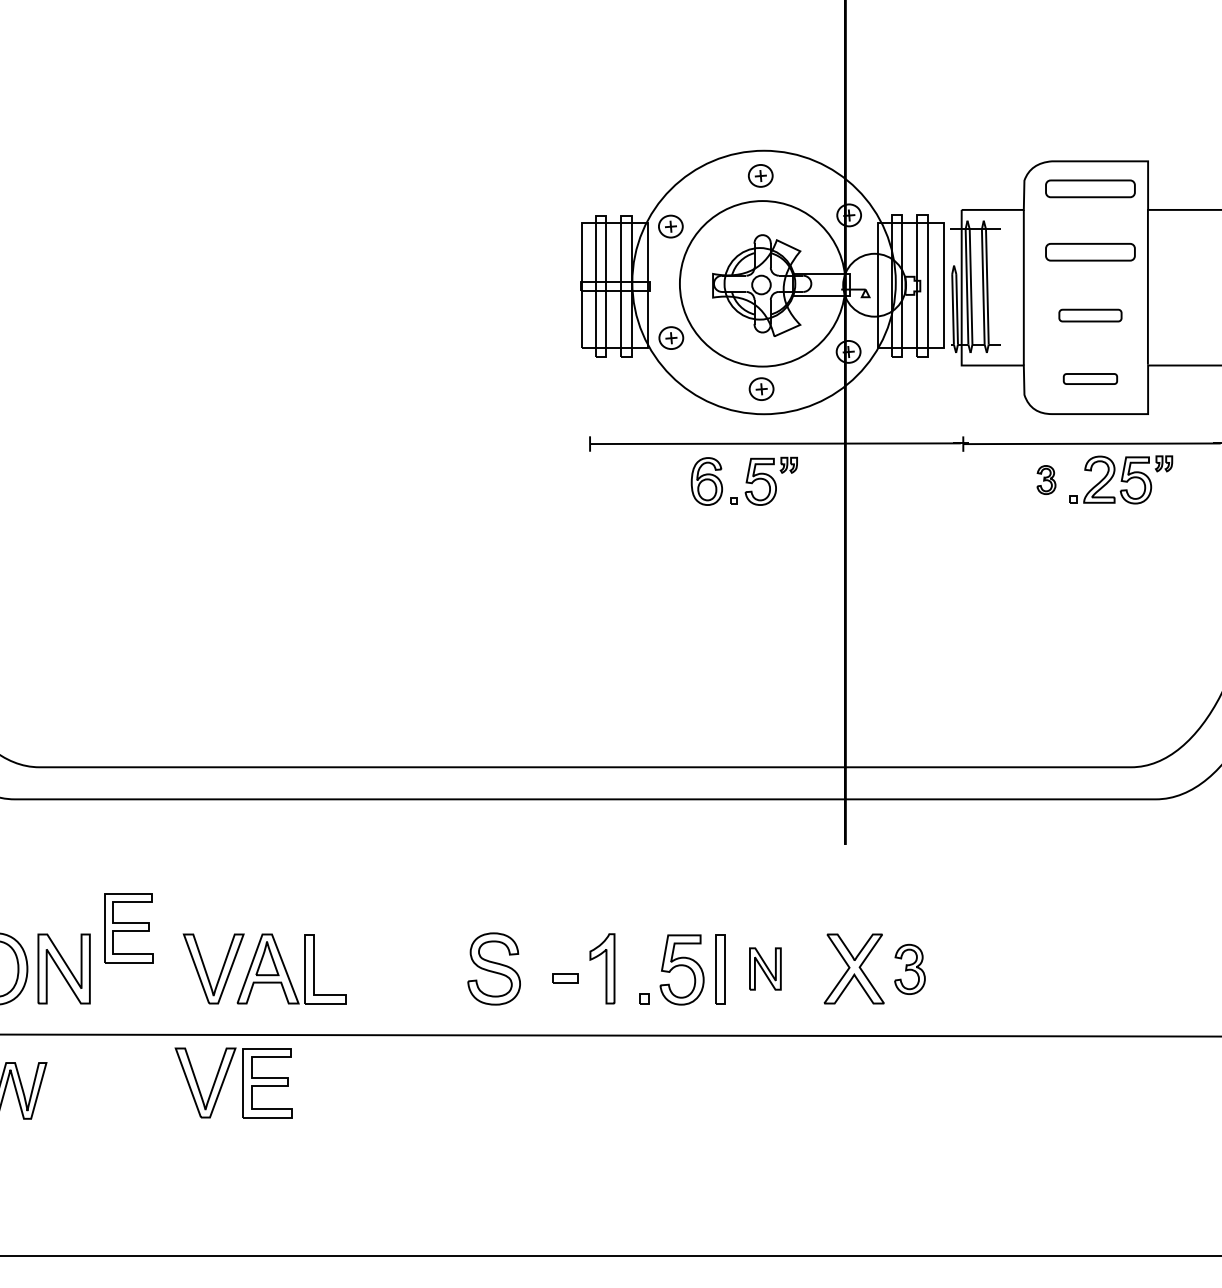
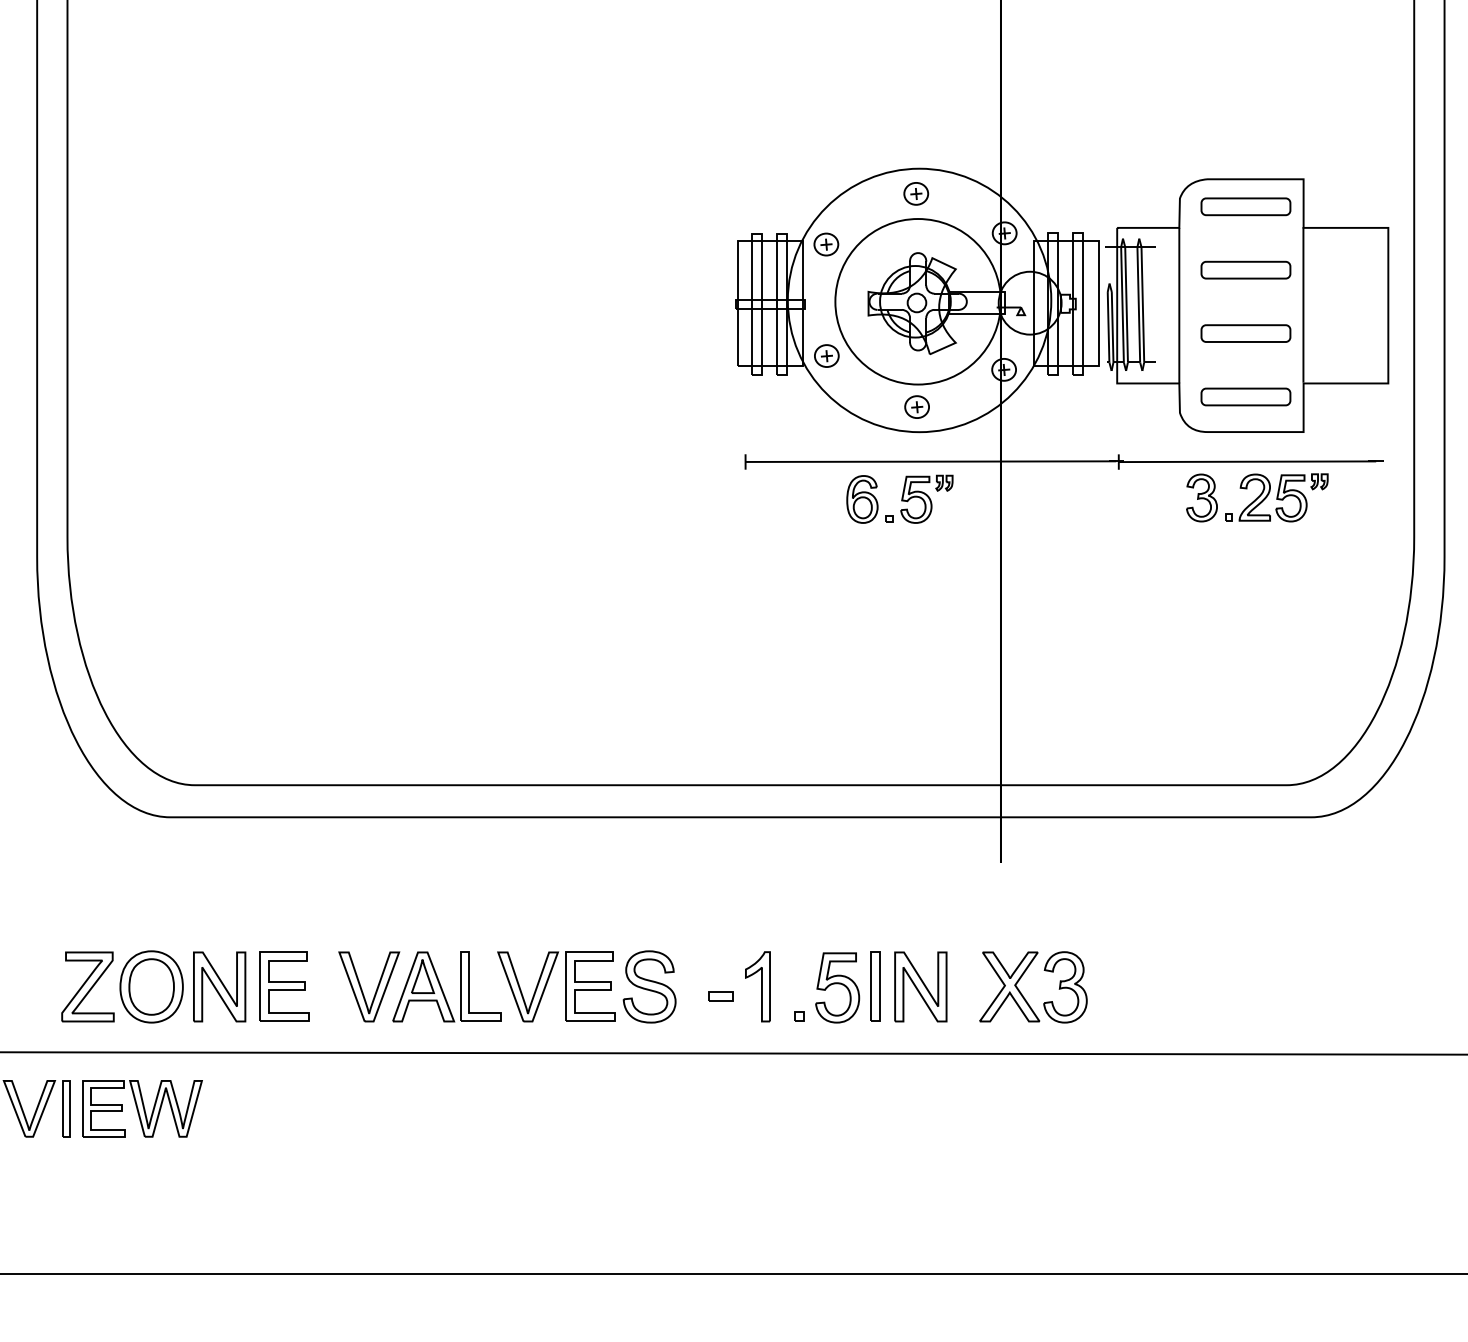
part: (1090, 315) -> (1245, 333), size x1.43
part: (1090, 378) -> (1245, 396), size x1.67
part: (1046, 479) -> (1201, 497), size x1.67
part: (129, 927) -> (284, 986), moved
part: (765, 968) -> (920, 986), size x1.67
part: (910, 969) -> (1065, 987), size x1.43
part: (243, 1082) -> (565, 986), moved

